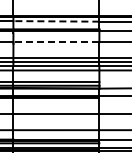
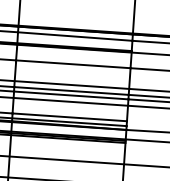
line: (55, 21) -> (74, 36), dashed -> solid
line: (55, 42) -> (72, 64), dashed -> solid

